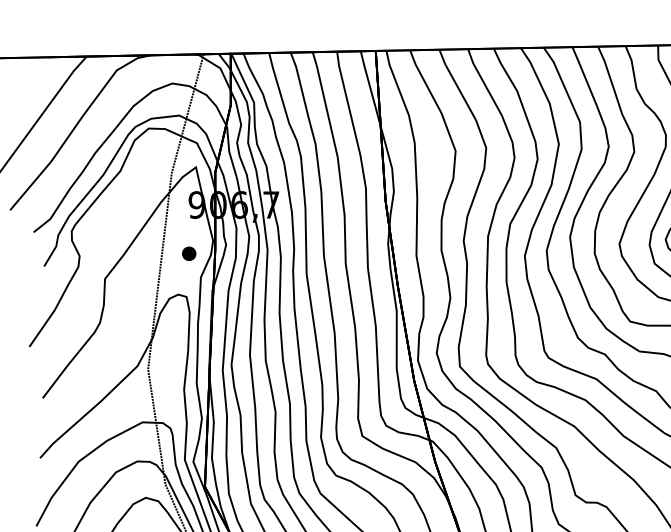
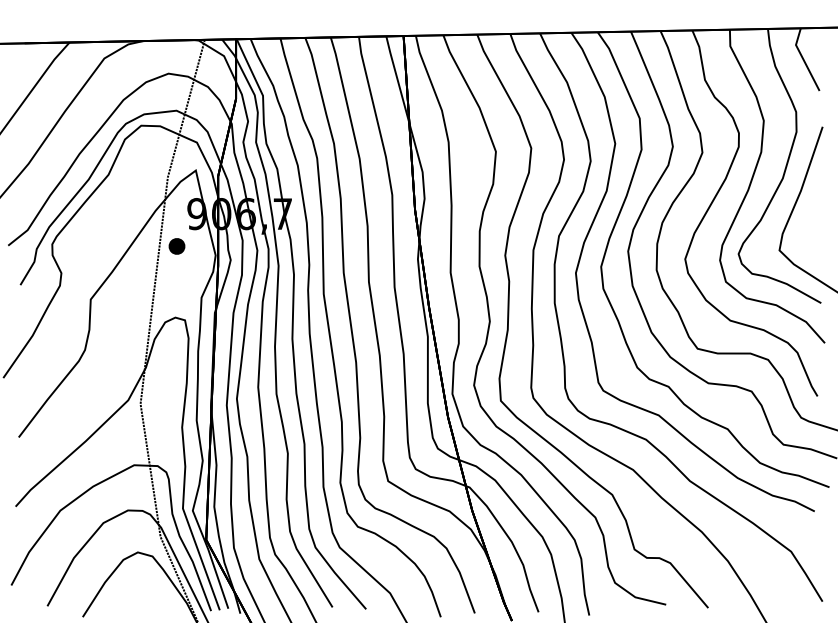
part: (188, 253) -> (176, 246), moved

